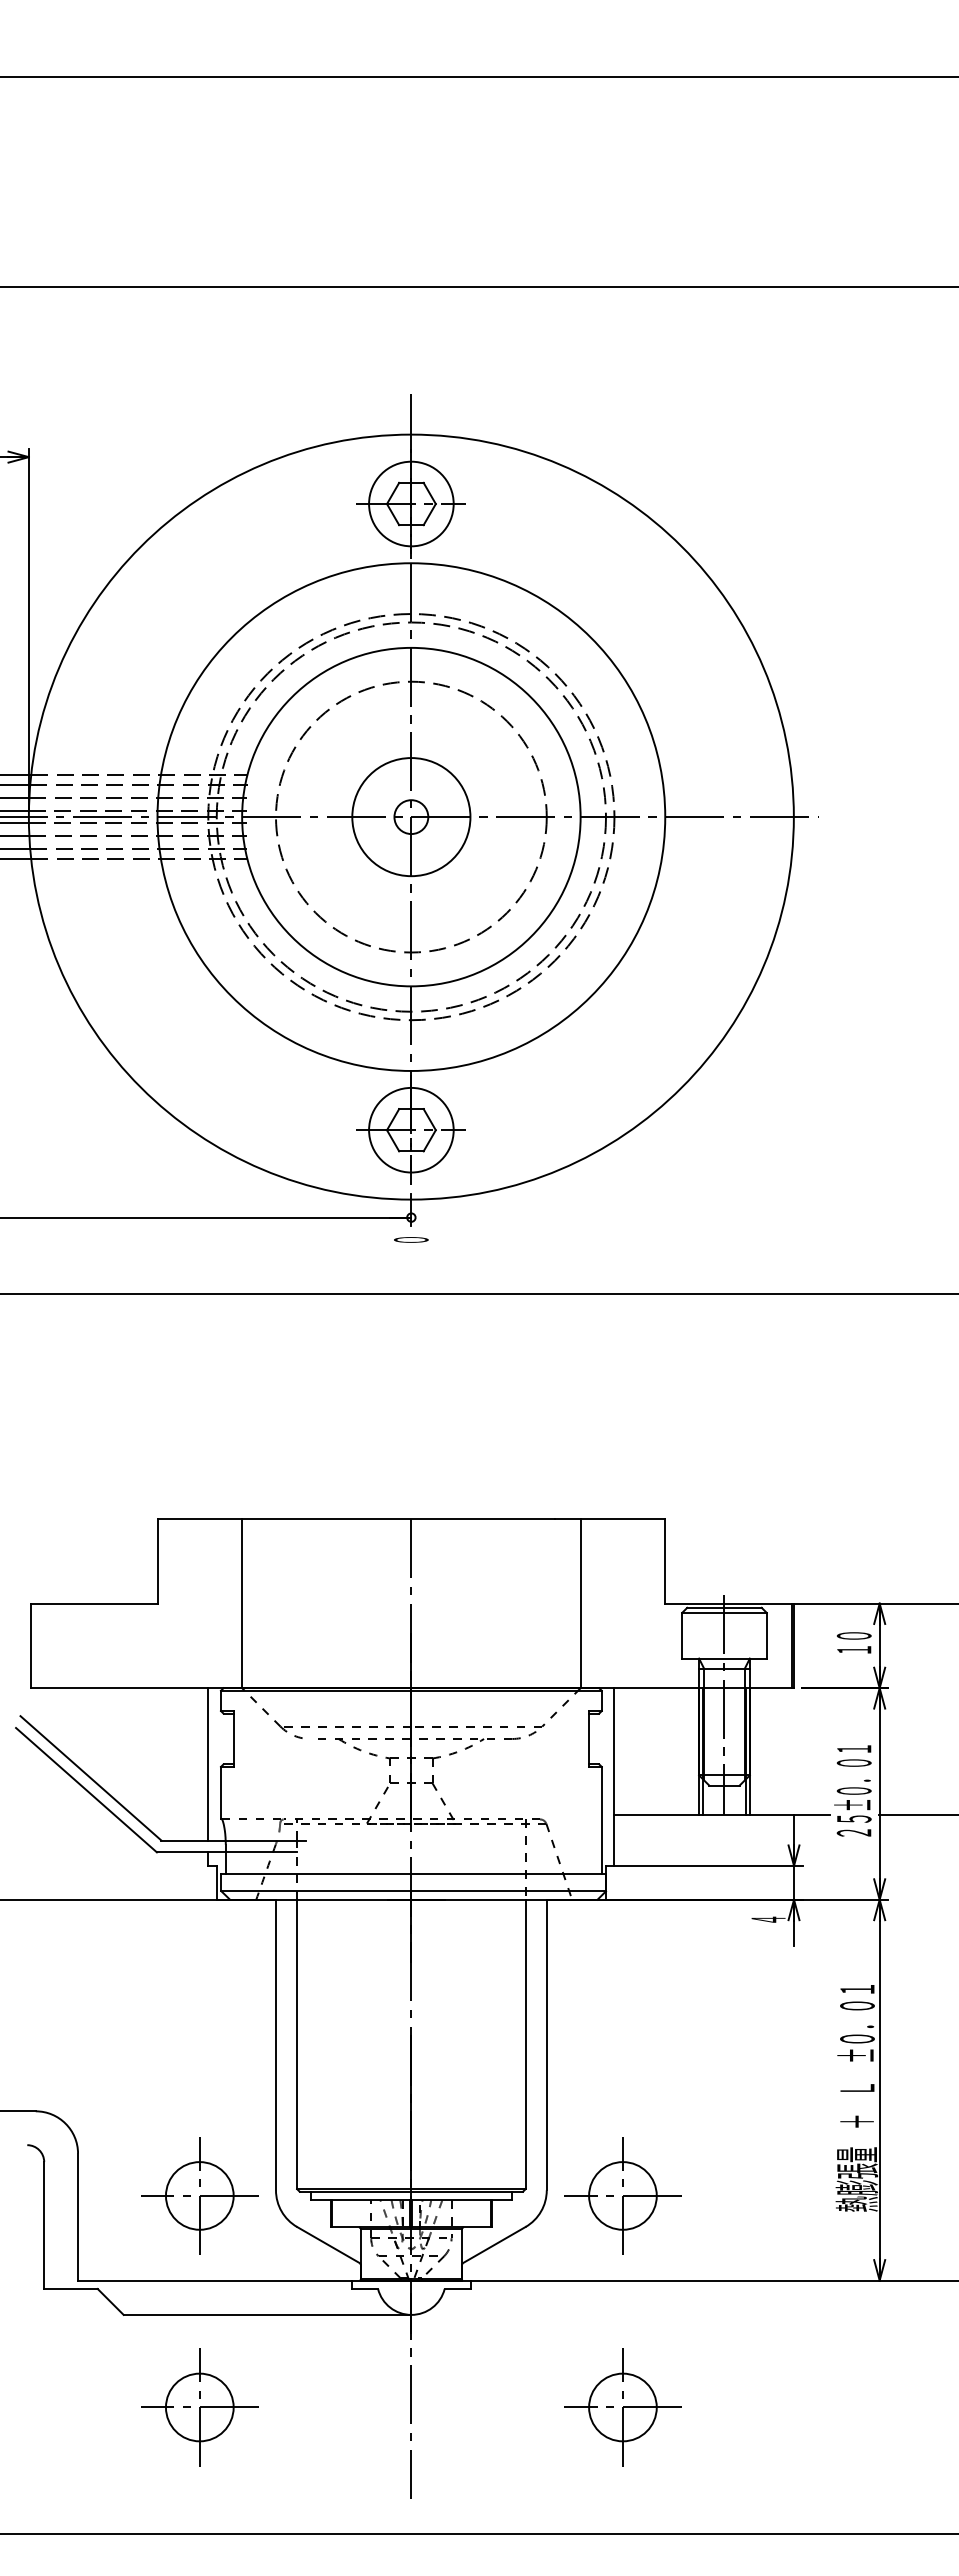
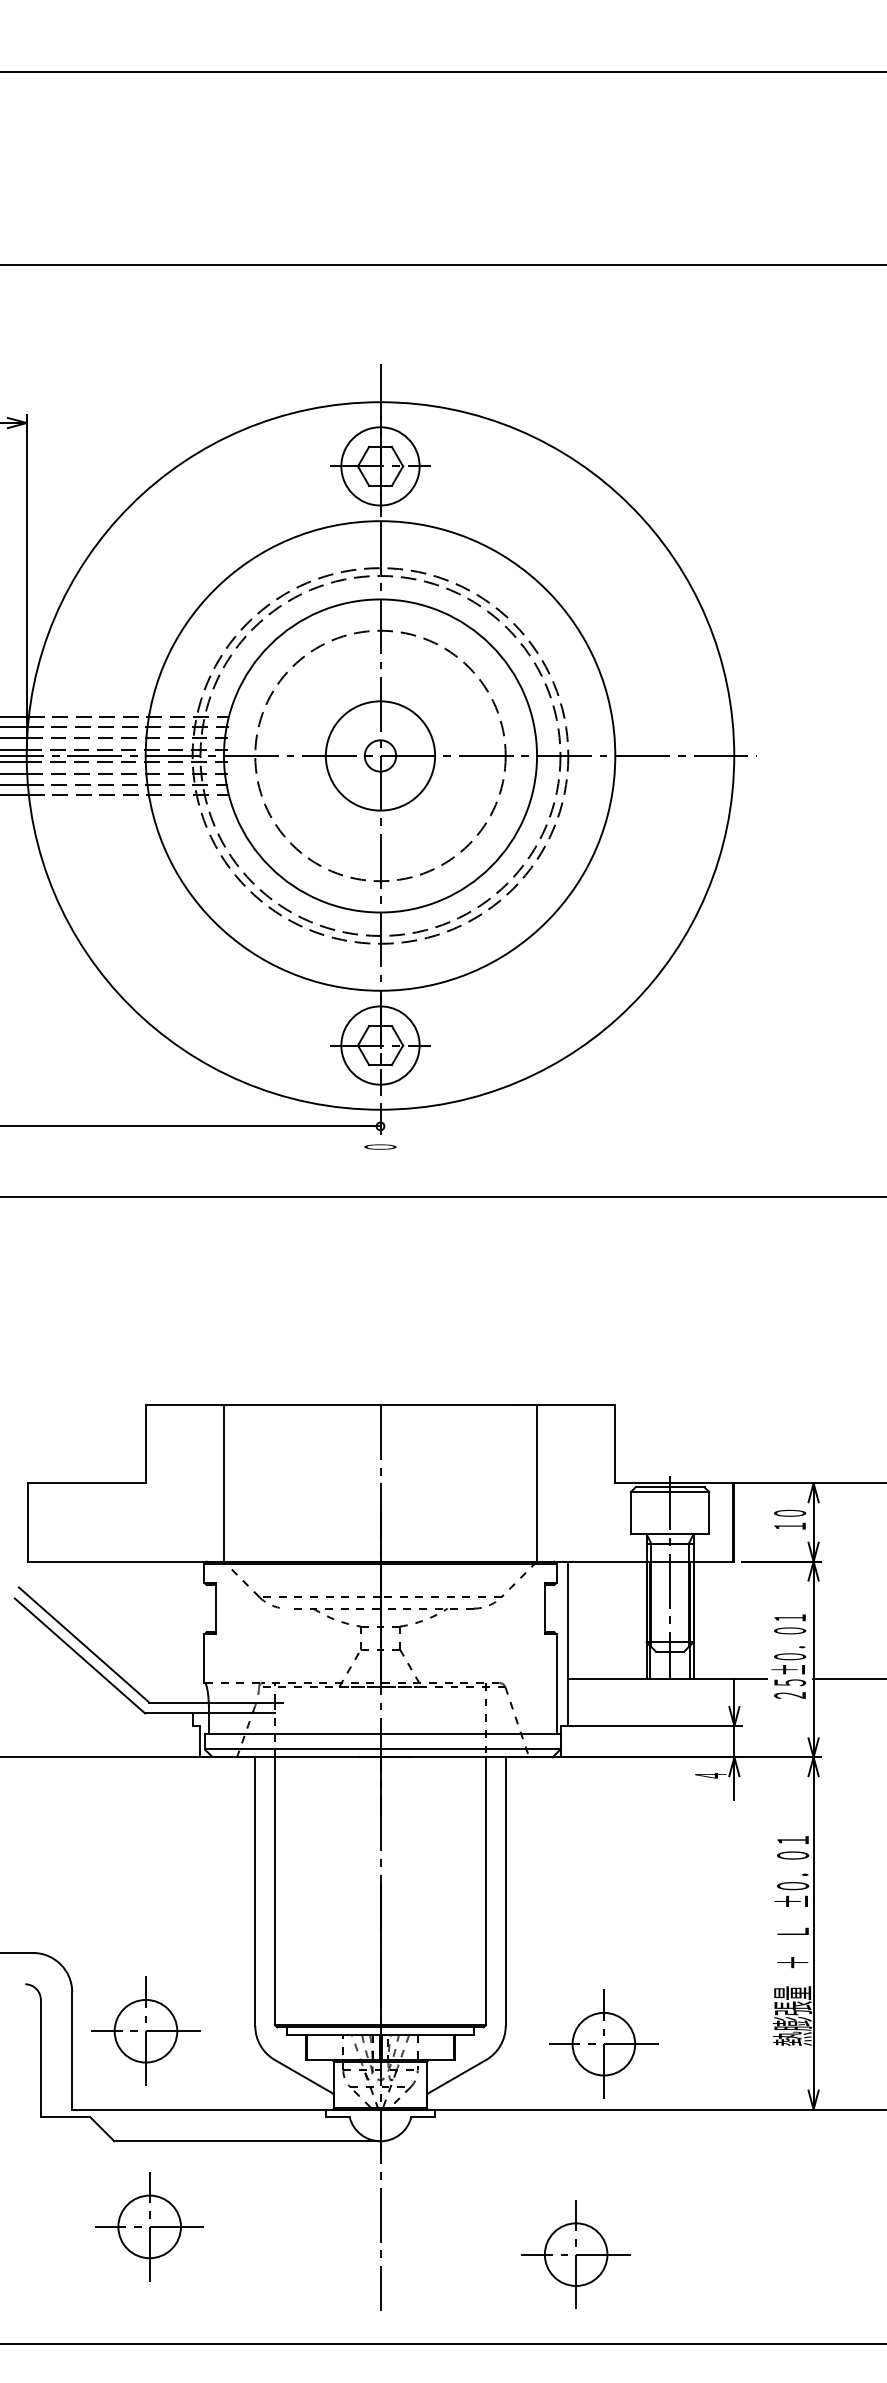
line: (208, 1764) -> (192, 1632), removed
part: (199, 2195) -> (145, 2030), moved
part: (622, 2195) -> (603, 2043), moved
part: (199, 2407) -> (149, 2226), moved
part: (622, 2407) -> (575, 2254), moved

